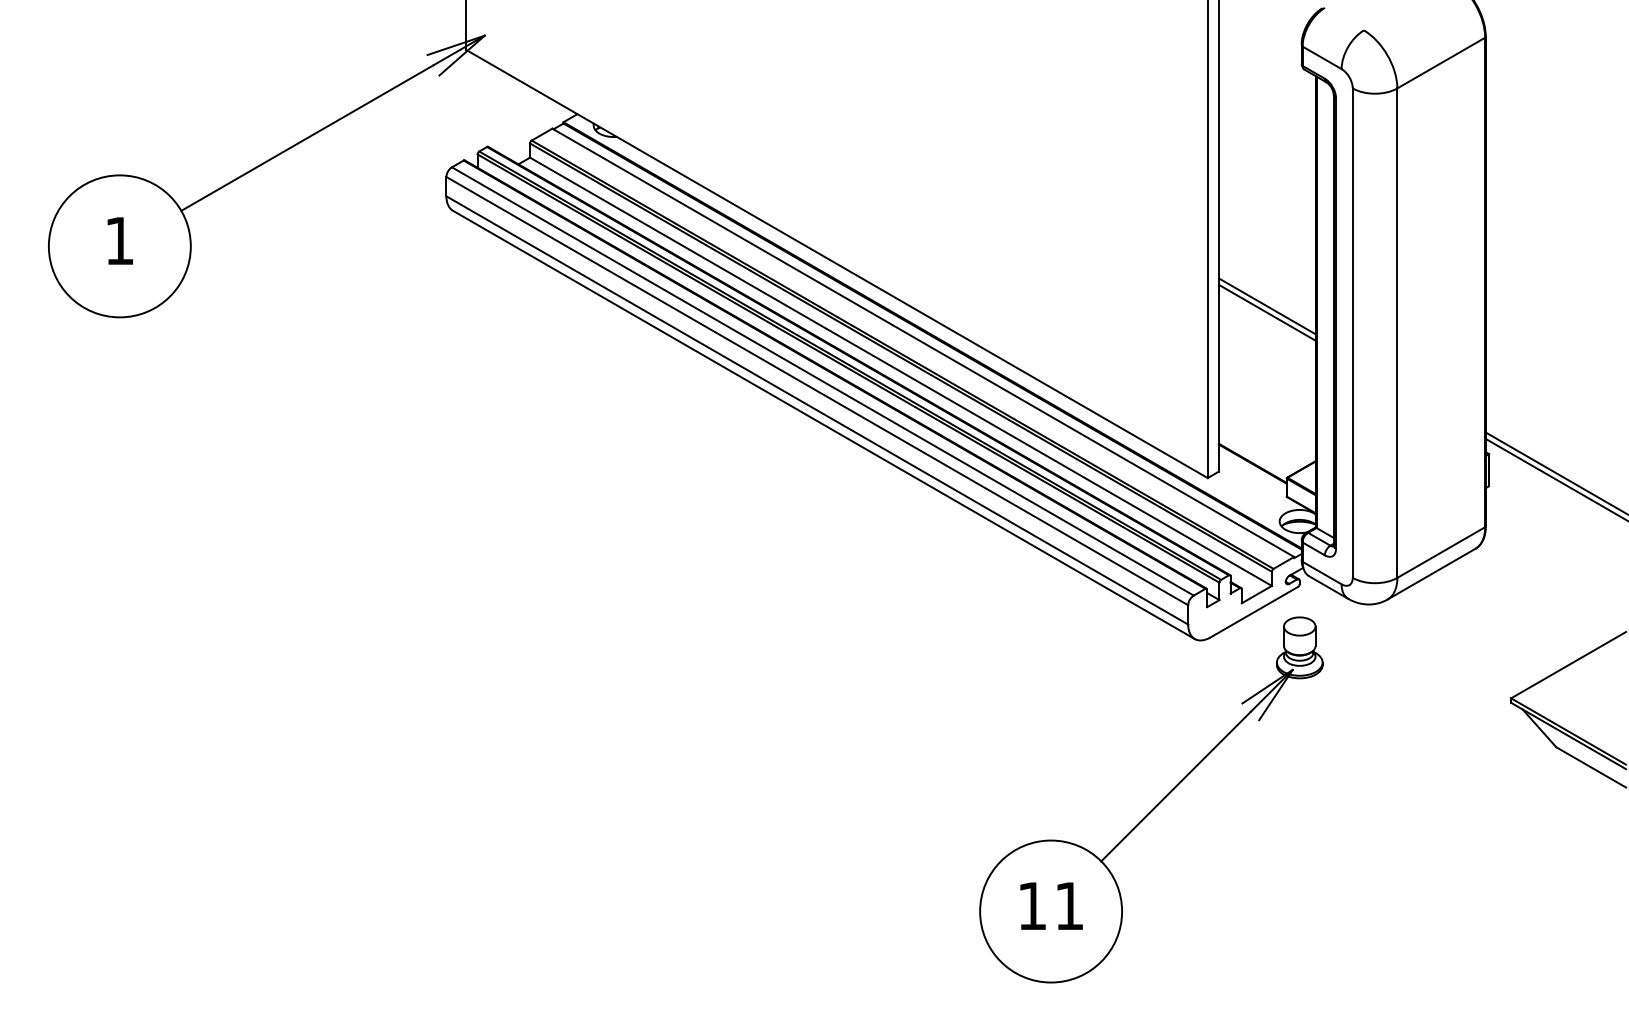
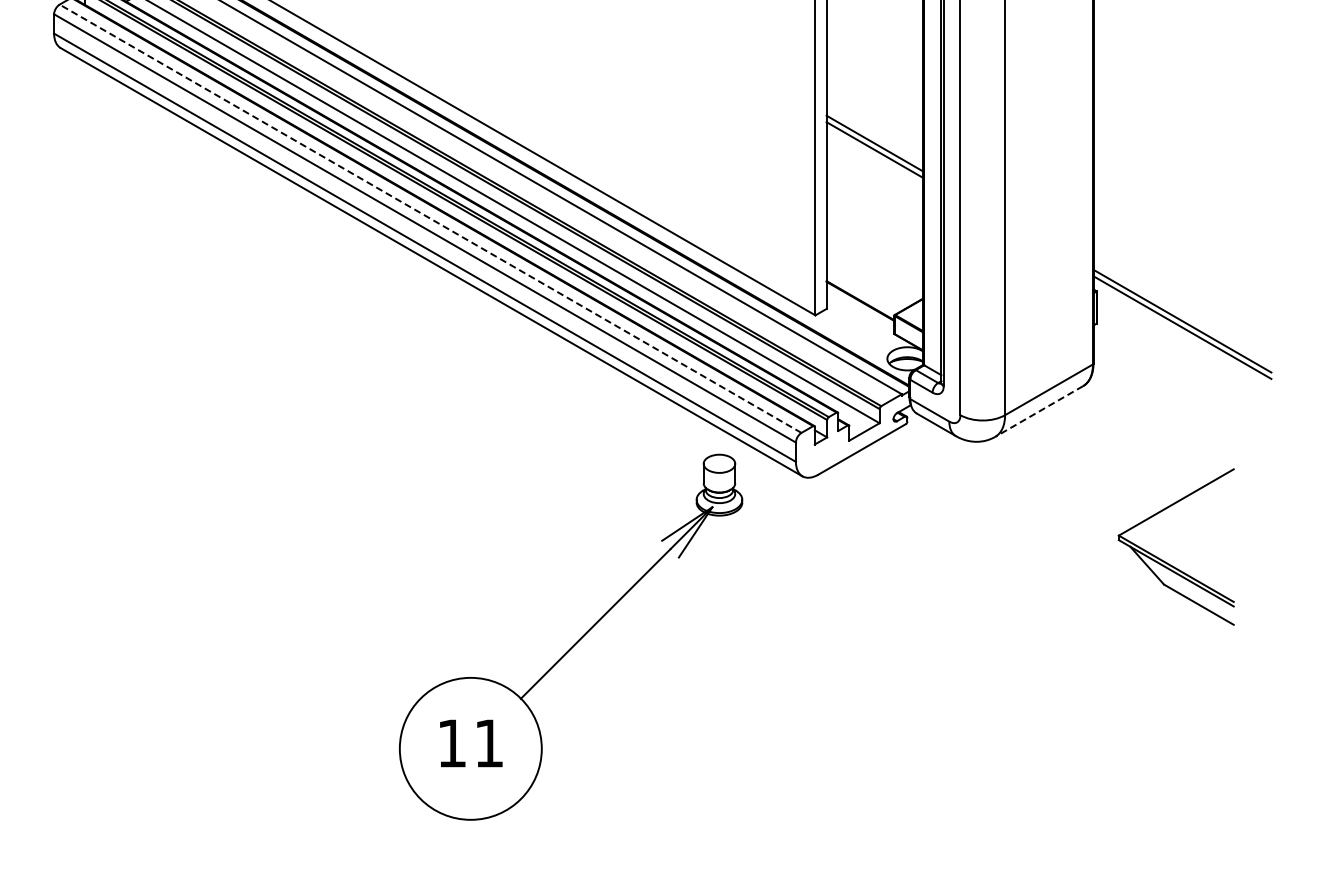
line: (822, 381) -> (430, 218), solid -> dashed
line: (1431, 574) -> (1039, 411), solid -> dashed
part: (1156, 804) -> (576, 641), moved

